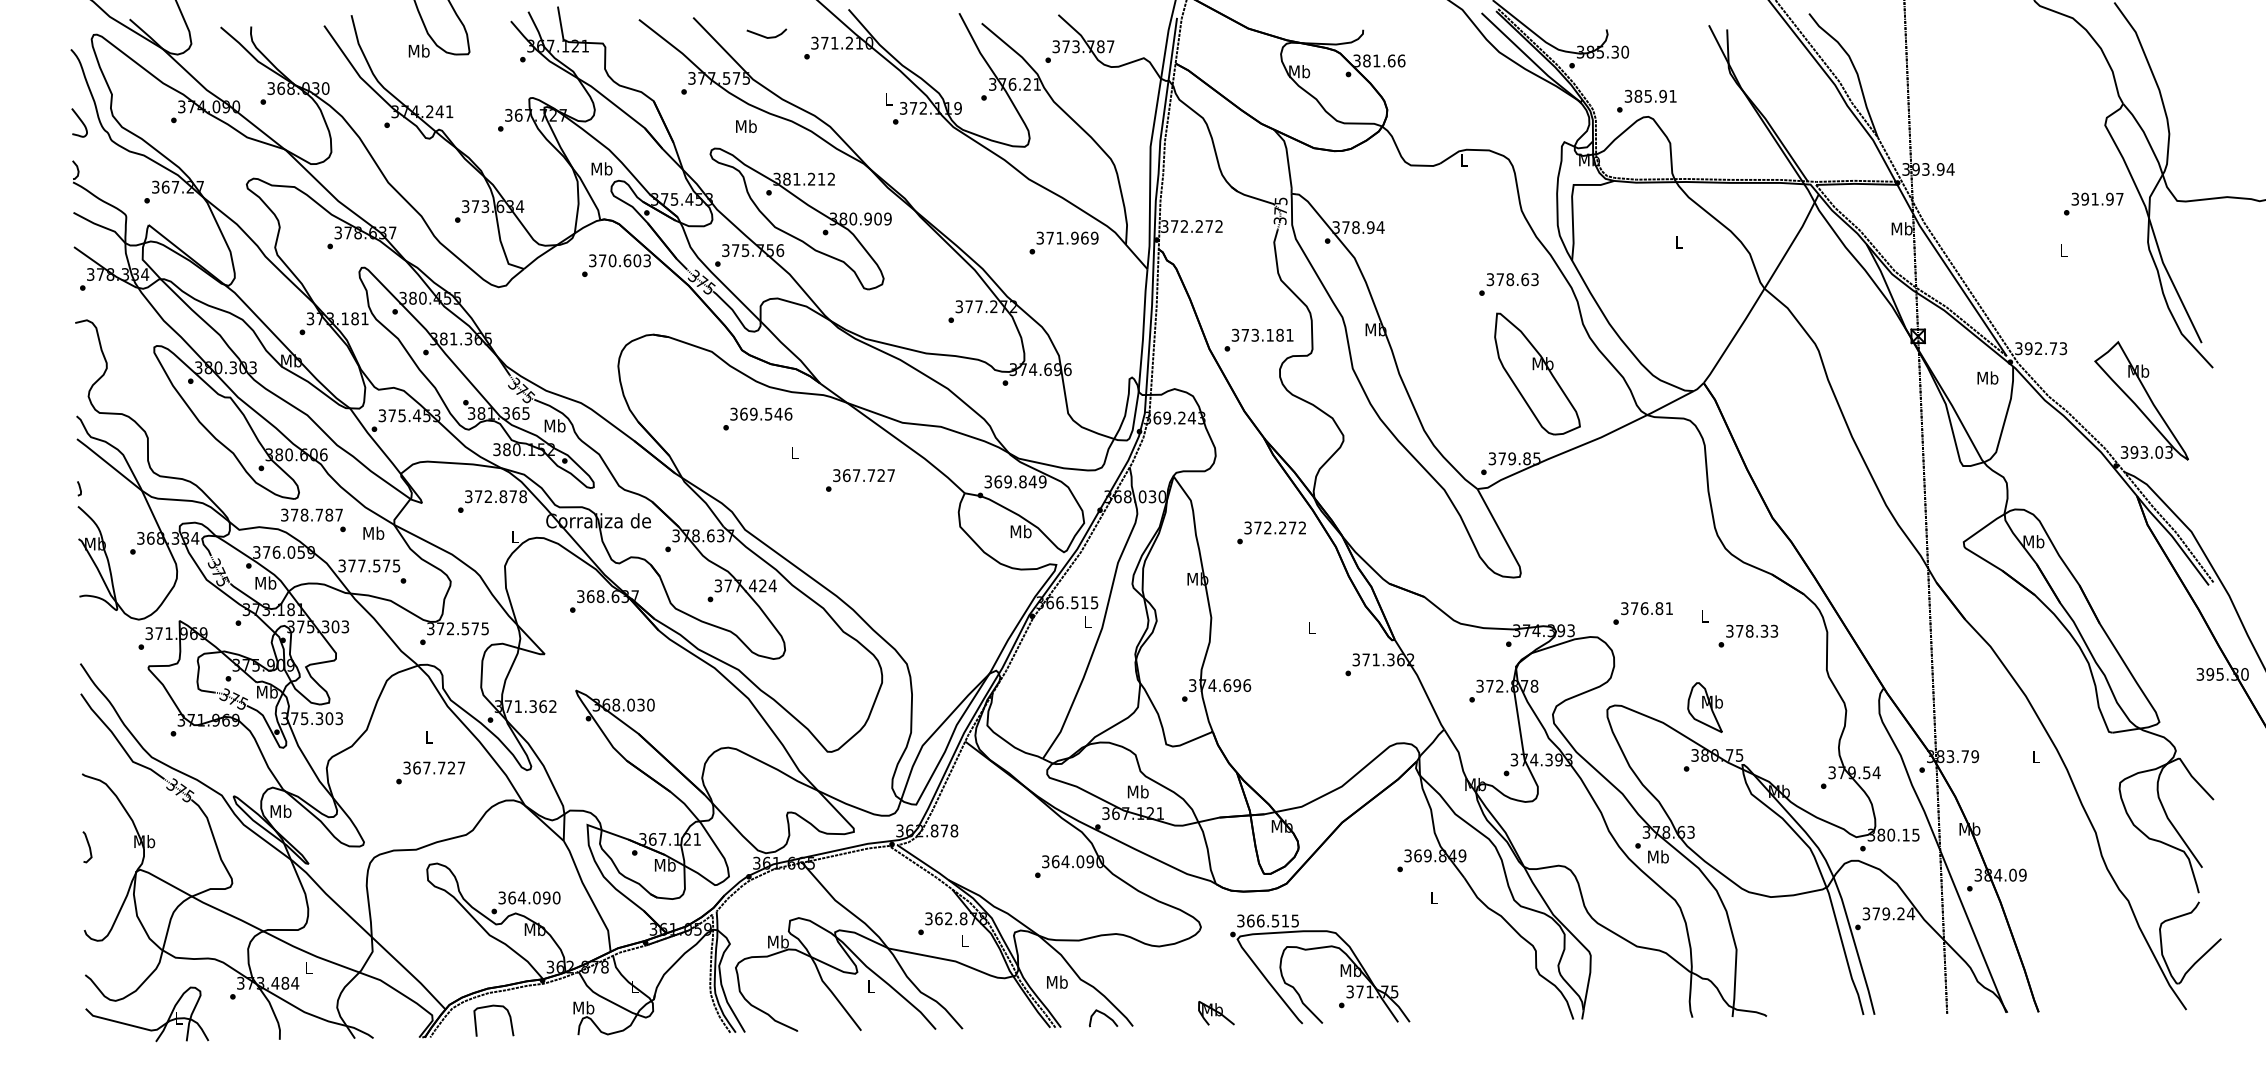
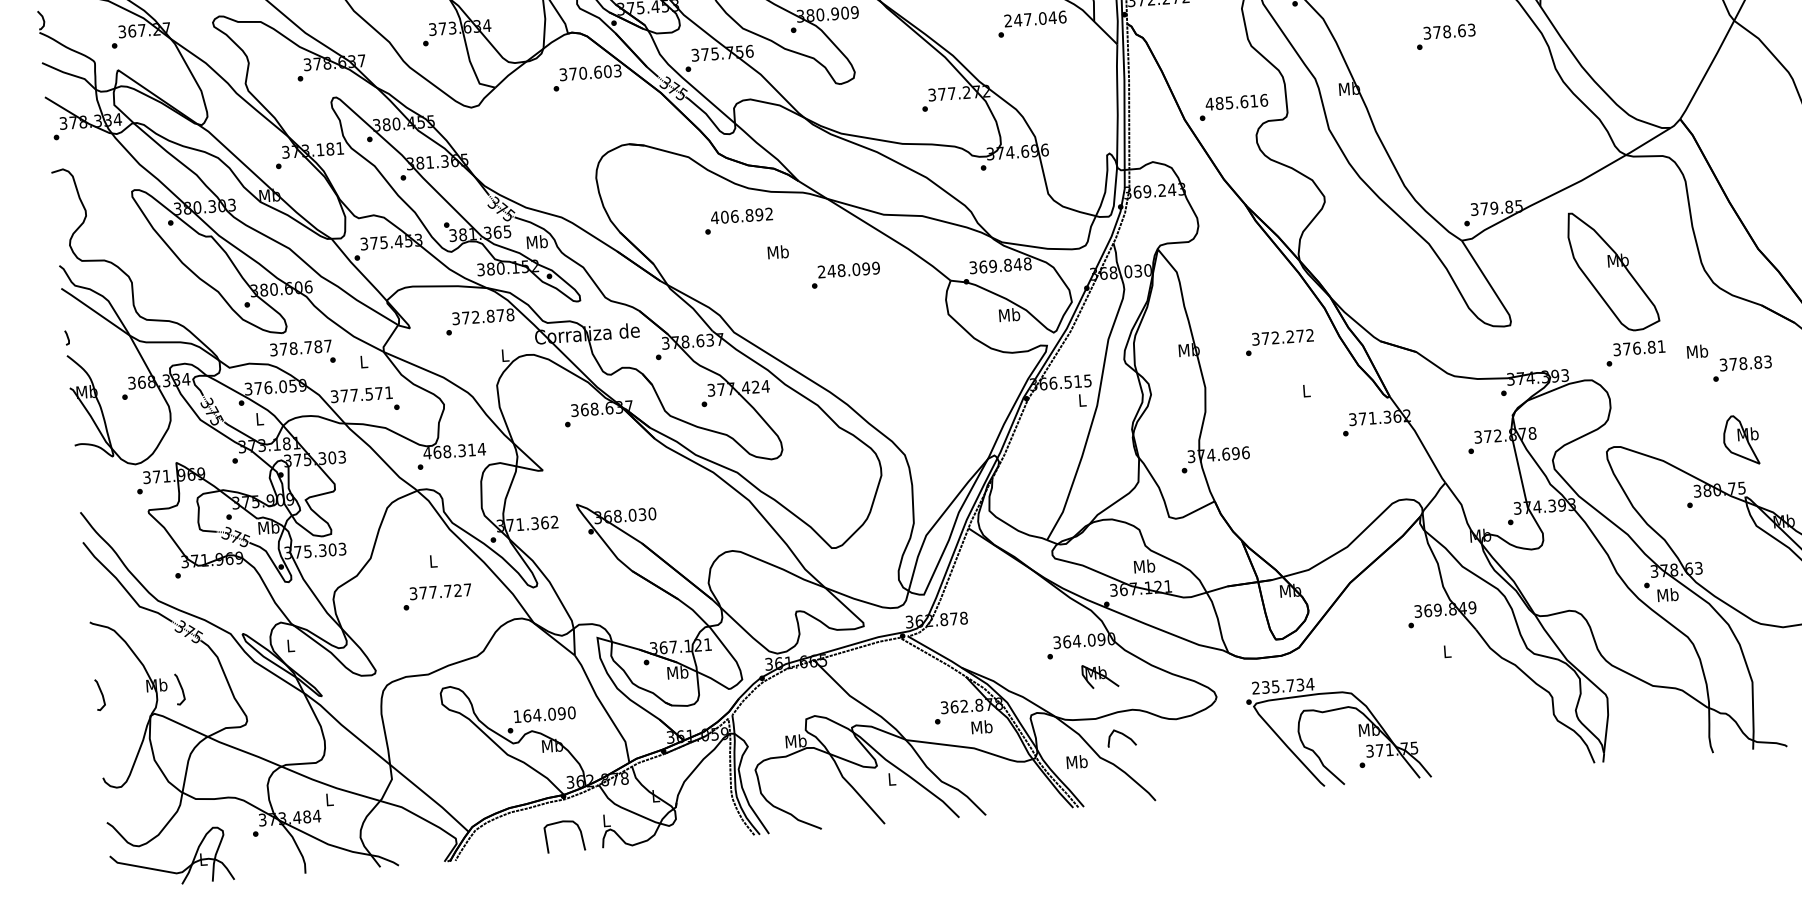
text: (1067, 237) -> (1035, 18), 371.969 -> 247.046
text: (1508, 284) -> (1445, 36), moved
text: (1262, 334) -> (1236, 101), 373.181 -> 485.616
part: (1537, 373) -> (1613, 270), moved
text: (760, 413) -> (741, 215), 369.546 -> 406.892
text: (794, 452) -> (777, 251), L -> Mb
text: (864, 475) -> (849, 269), 367.727 -> 248.099
text: (1042, 481) -> (1027, 263), 369.849 -> 369.848
text: (373, 532) -> (363, 361), Mb -> L
text: (1271, 532) -> (1279, 342), moved
text: (396, 565) -> (388, 392), 377.575 -> 377.571
text: (265, 582) -> (259, 418), Mb -> L
text: (1704, 615) -> (1697, 351), L -> Mb
text: (457, 628) -> (454, 450), 372.575 -> 468.314
text: (1764, 631) -> (1758, 362), 378.33 -> 378.83
part: (1704, 707) -> (1740, 440), moved
text: (416, 767) -> (422, 592), 367.727 -> 377.727
text: (280, 810) -> (290, 644), Mb -> L
curve: (168, 847) -> (181, 689), added
text: (501, 897) -> (516, 716), 364.090 -> 164.090
text: (1268, 920) -> (1283, 685), 366.515 -> 235.734
text: (964, 940) -> (981, 726), L -> Mb
curve: (489, 1007) -> (559, 823), moved
text: (583, 1007) -> (606, 820), Mb -> L
part: (1216, 1013) -> (1100, 676), moved
curve: (1105, 1016) -> (1123, 735), moved

